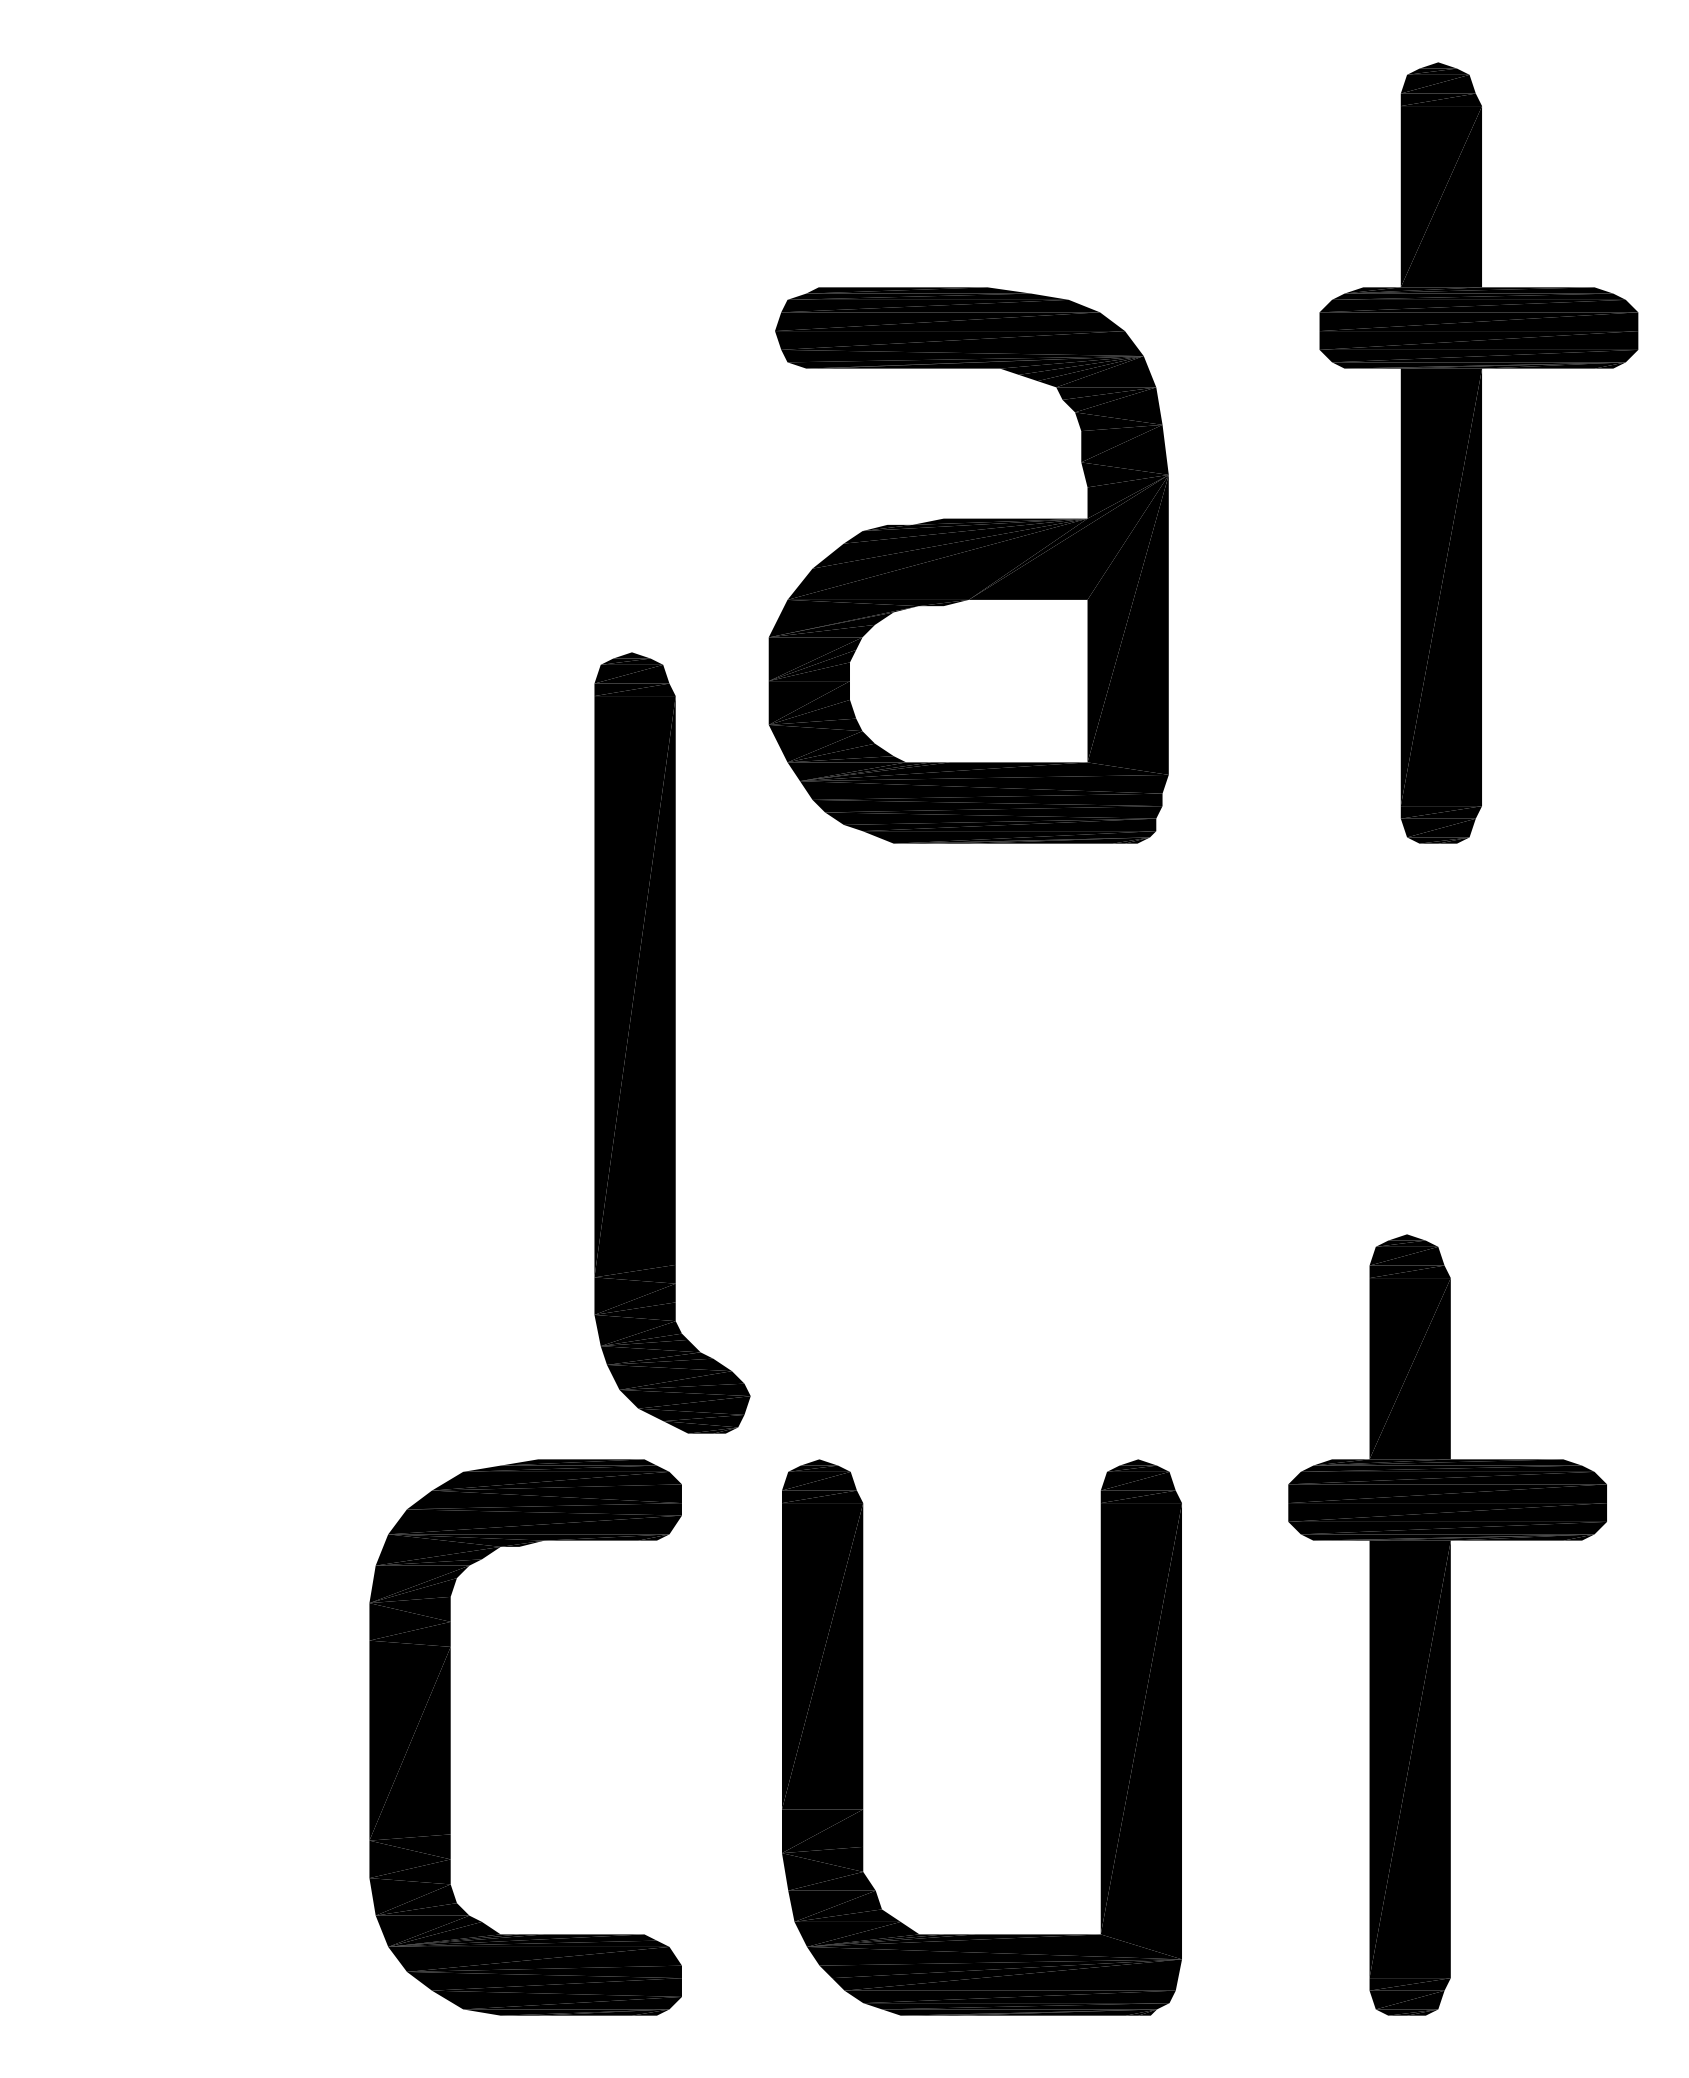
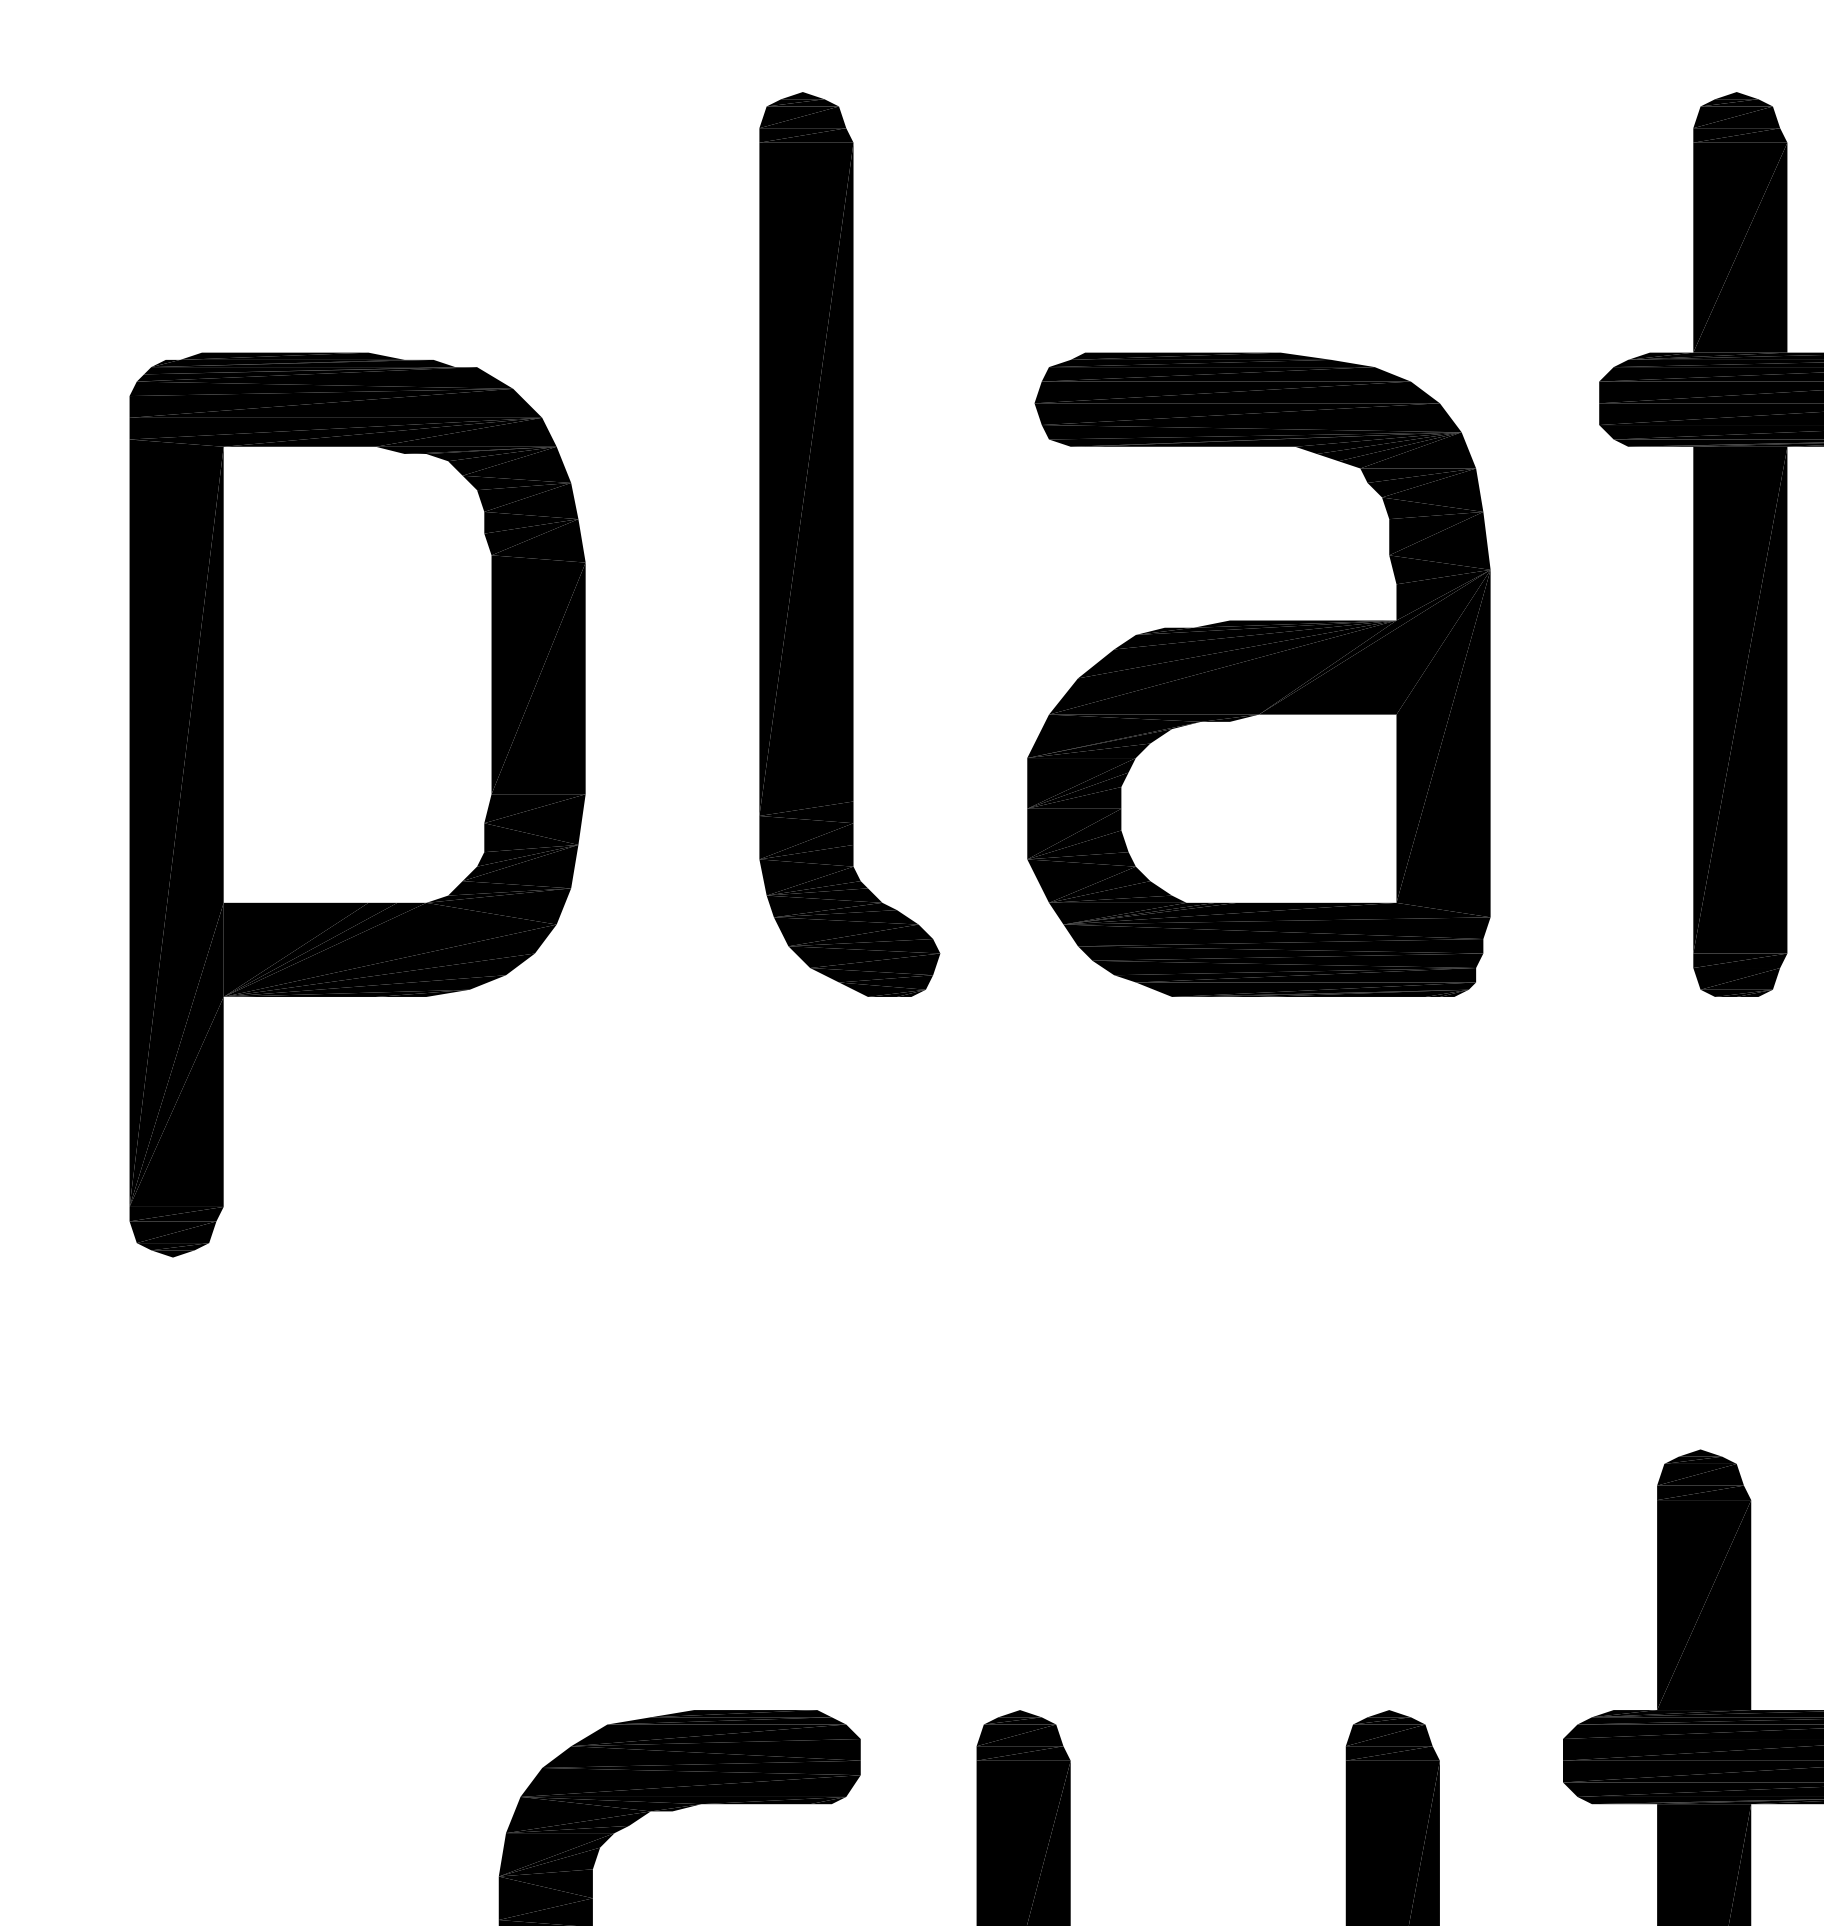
part: (968, 565) -> (1258, 674), moved
part: (247, 677) -> (357, 804), added
part: (672, 1042) -> (849, 543), moved

